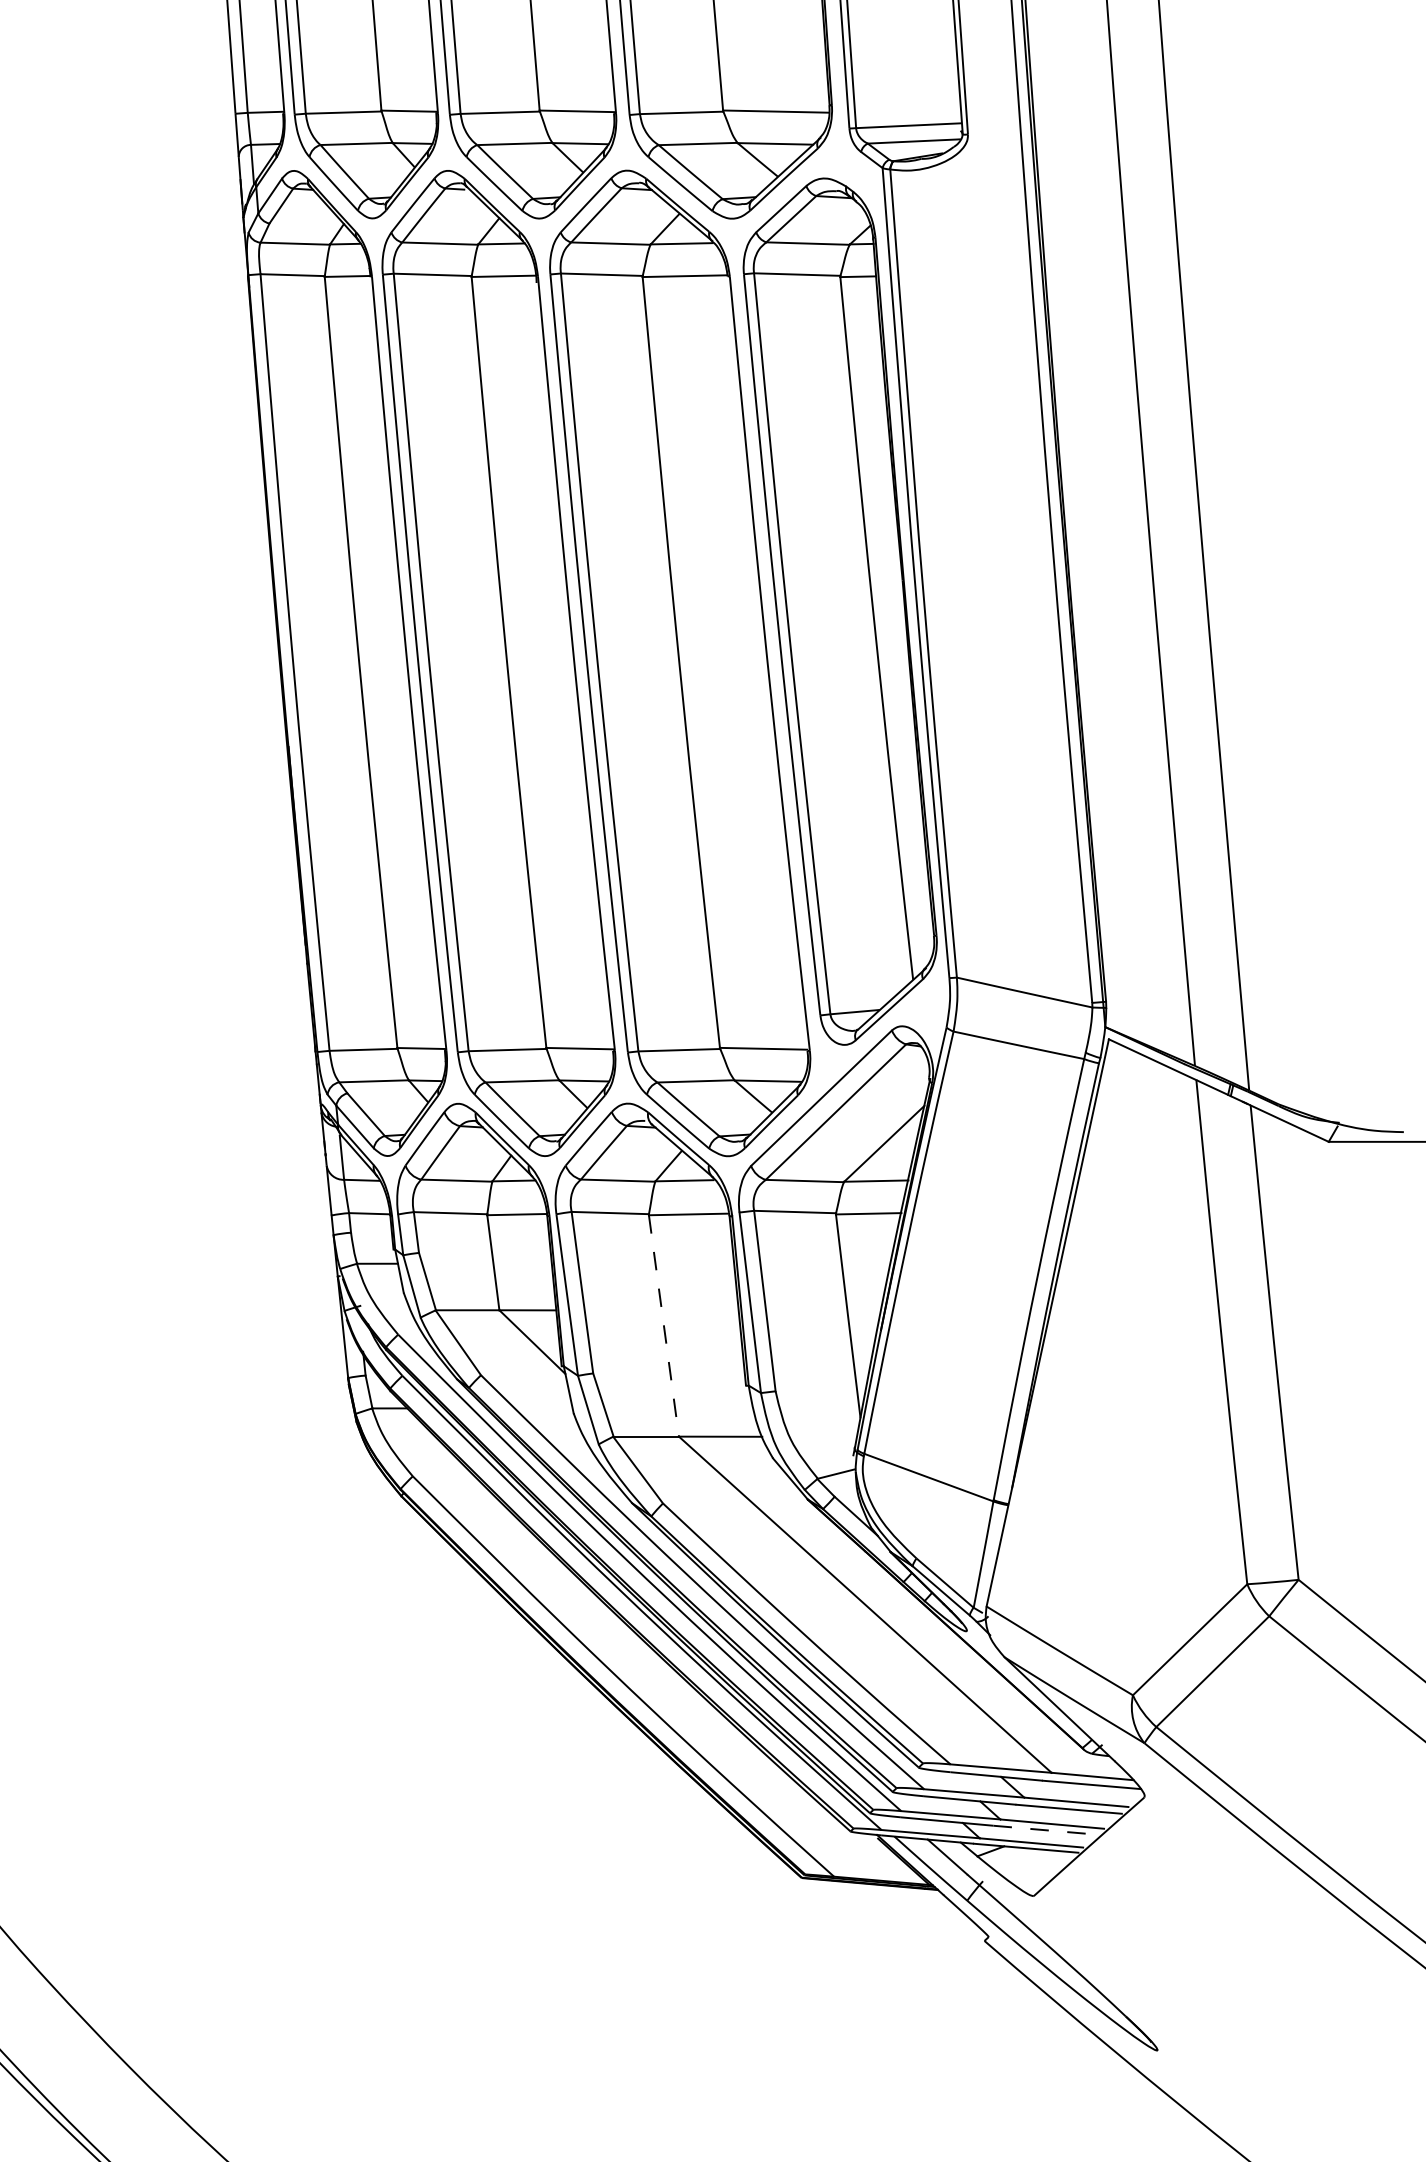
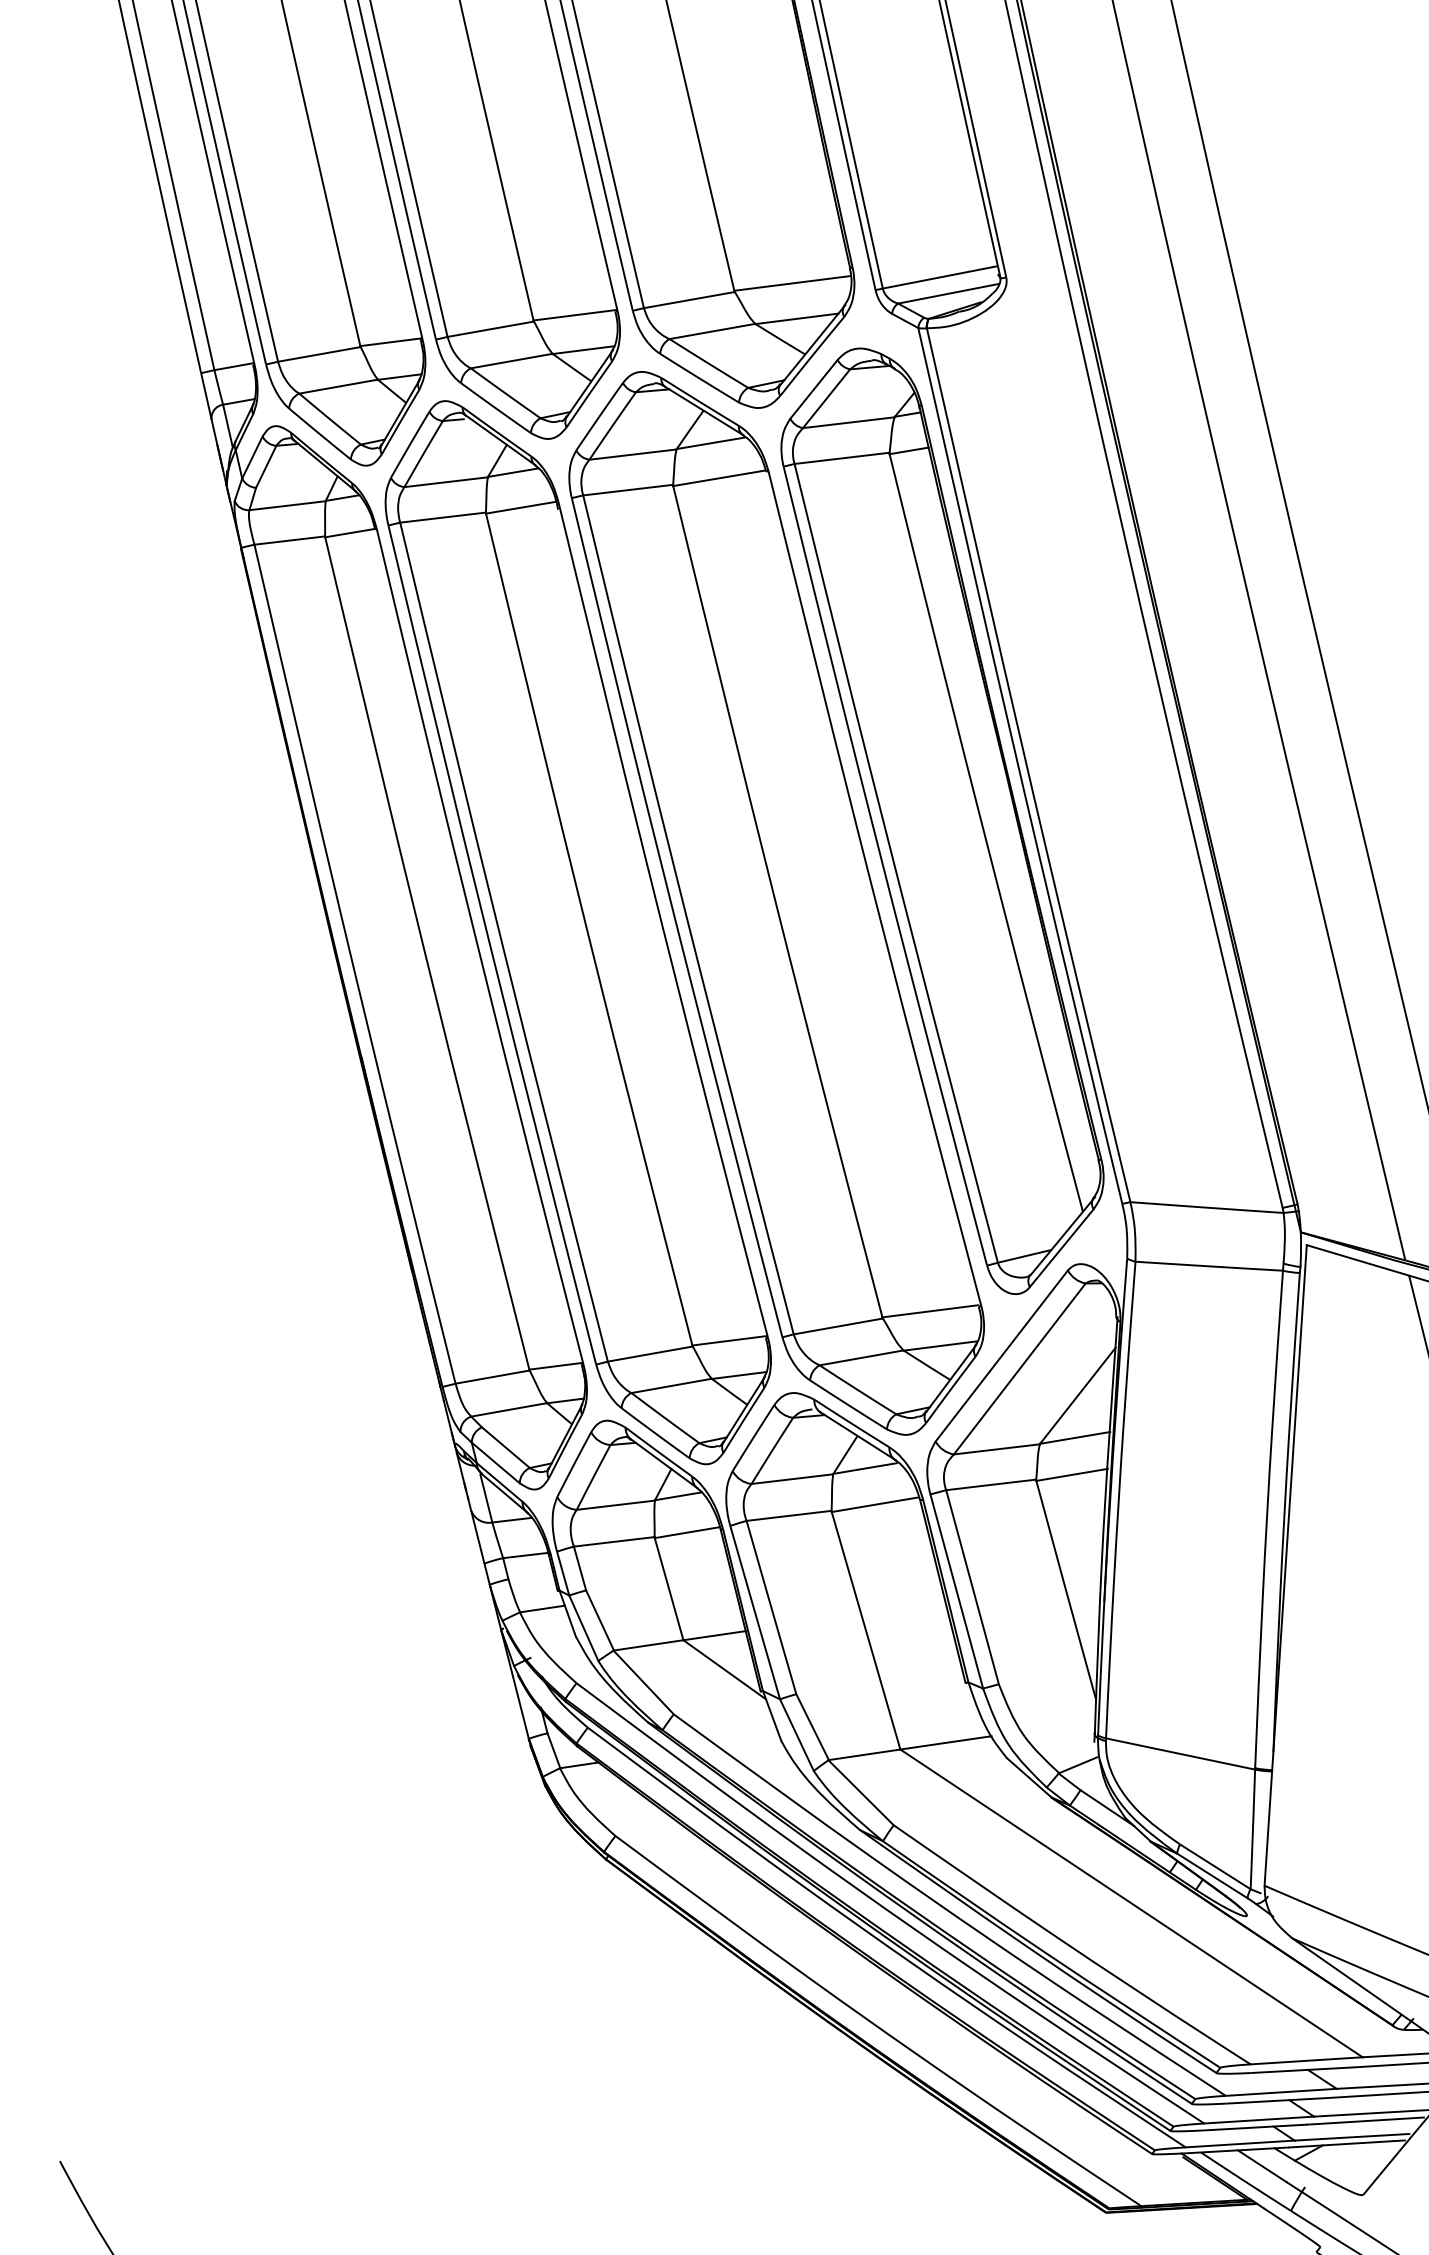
line: (663, 1325) -> (865, 1630), dashed -> solid
line: (1045, 1830) -> (1365, 2121), dashed -> solid

